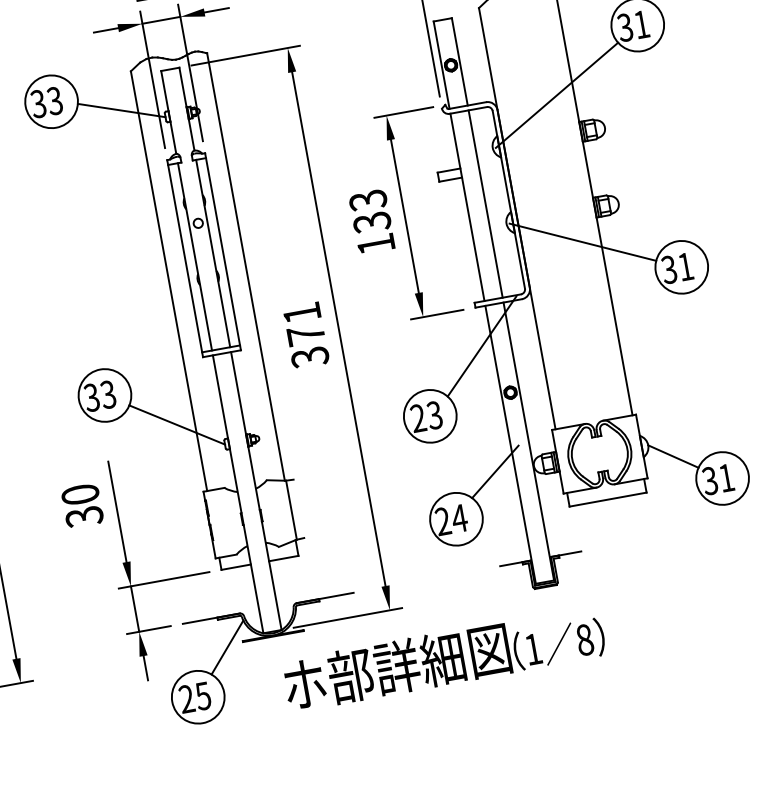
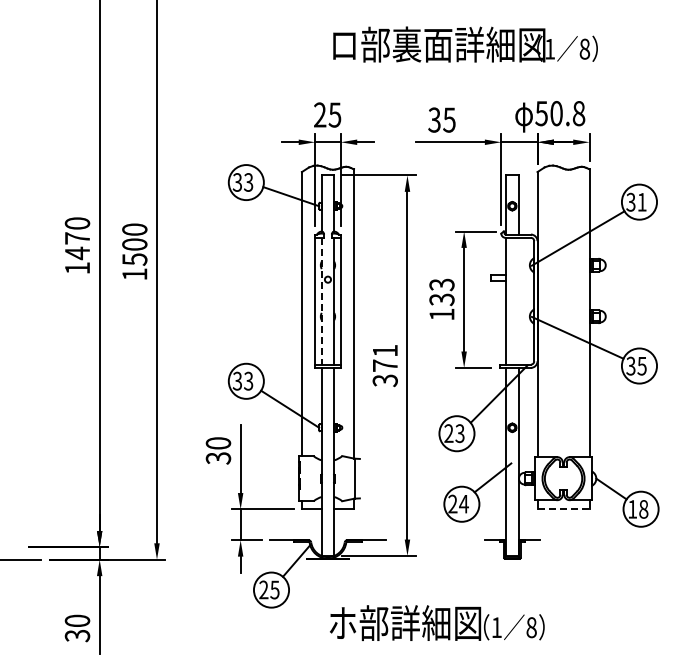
line: (485, 202) -> (518, 300), removed
line: (194, 257) -> (321, 301), solid -> dashed
text: (684, 267) -> (641, 366), 31 -> 35
text: (717, 479) -> (637, 509), 31 -> 18
line: (609, 499) -> (564, 509), solid -> dashed
text: (444, 657) -> (437, 622), moved

